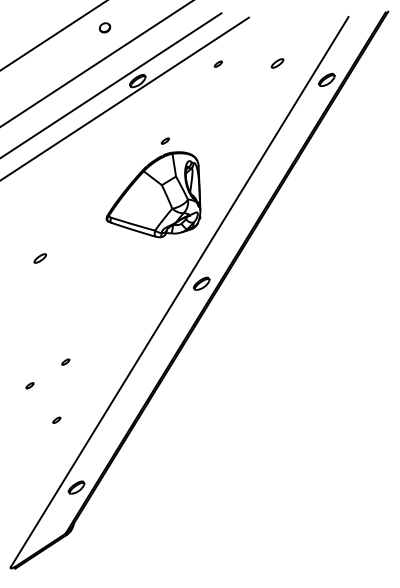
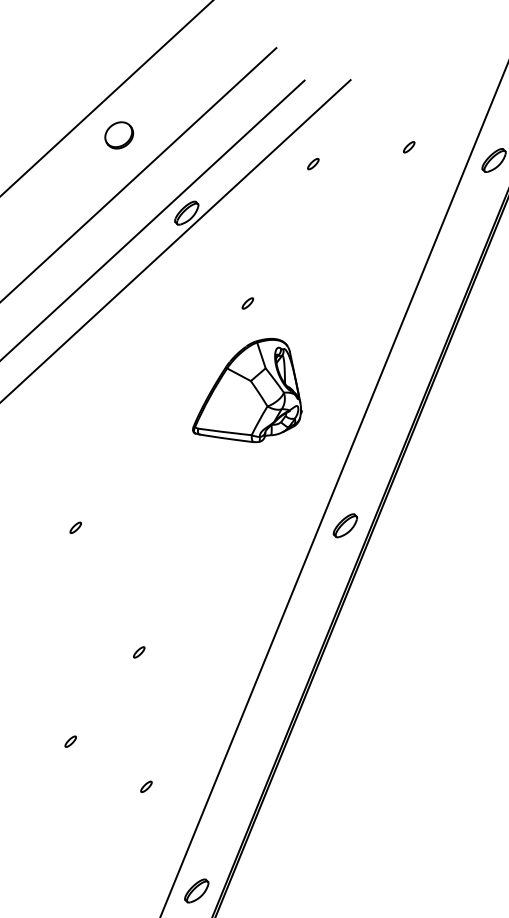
part: (104, 27) -> (118, 135), size x1.67
part: (276, 63) -> (407, 147), size x0.62
part: (153, 194) -> (242, 393), size x0.71
part: (39, 257) -> (74, 526), size x0.62
part: (65, 361) -> (138, 651), moved
part: (29, 385) -> (69, 741), moved

